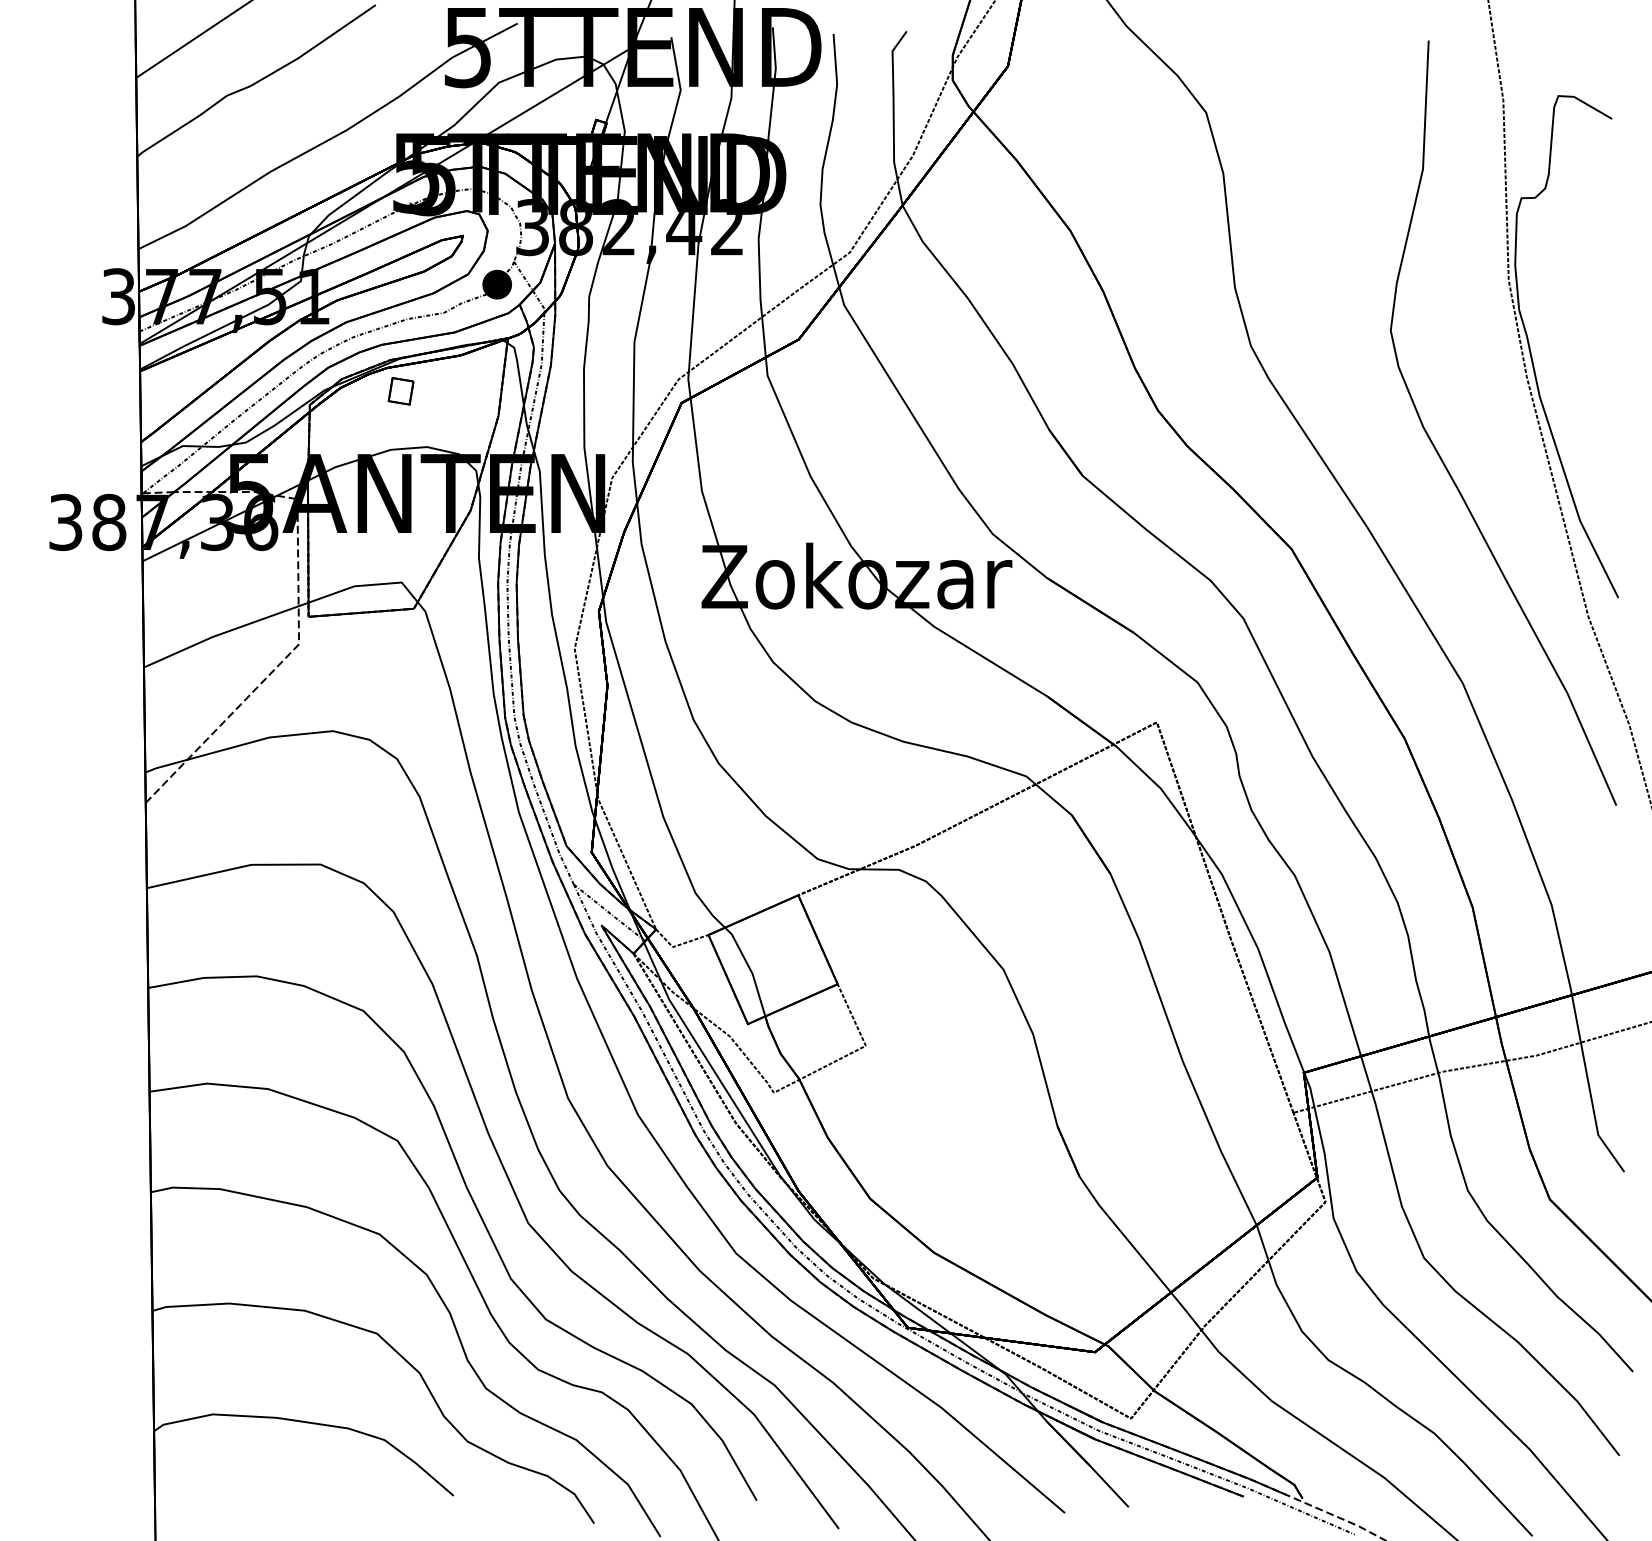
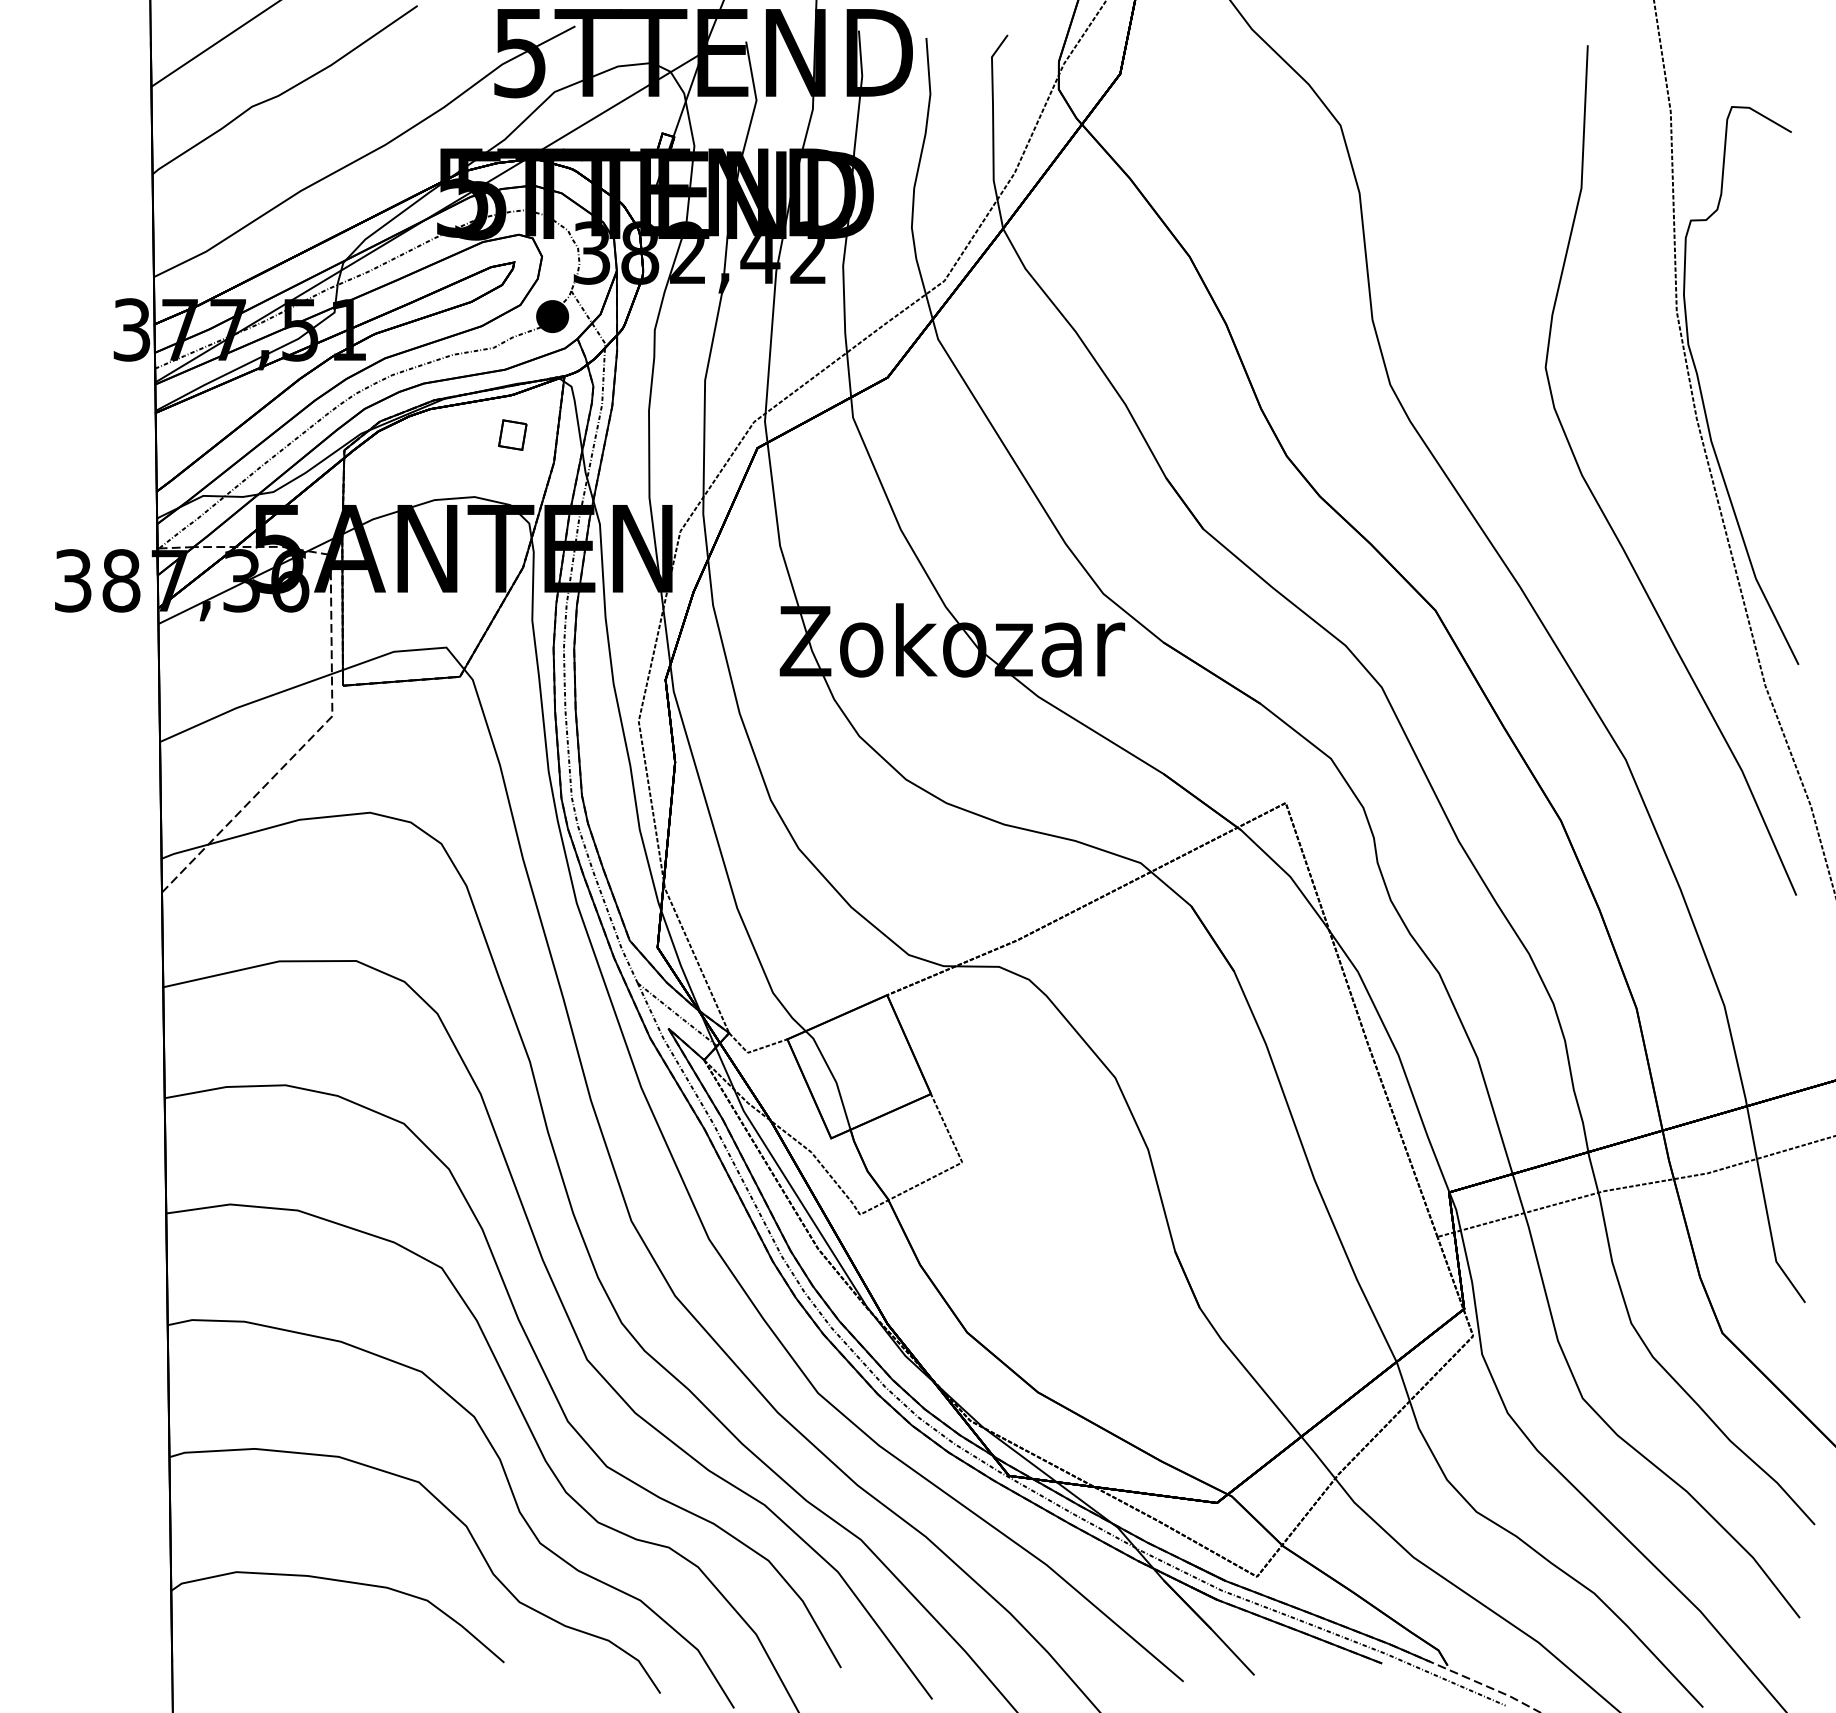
part: (400, 390) -> (512, 434), moved

